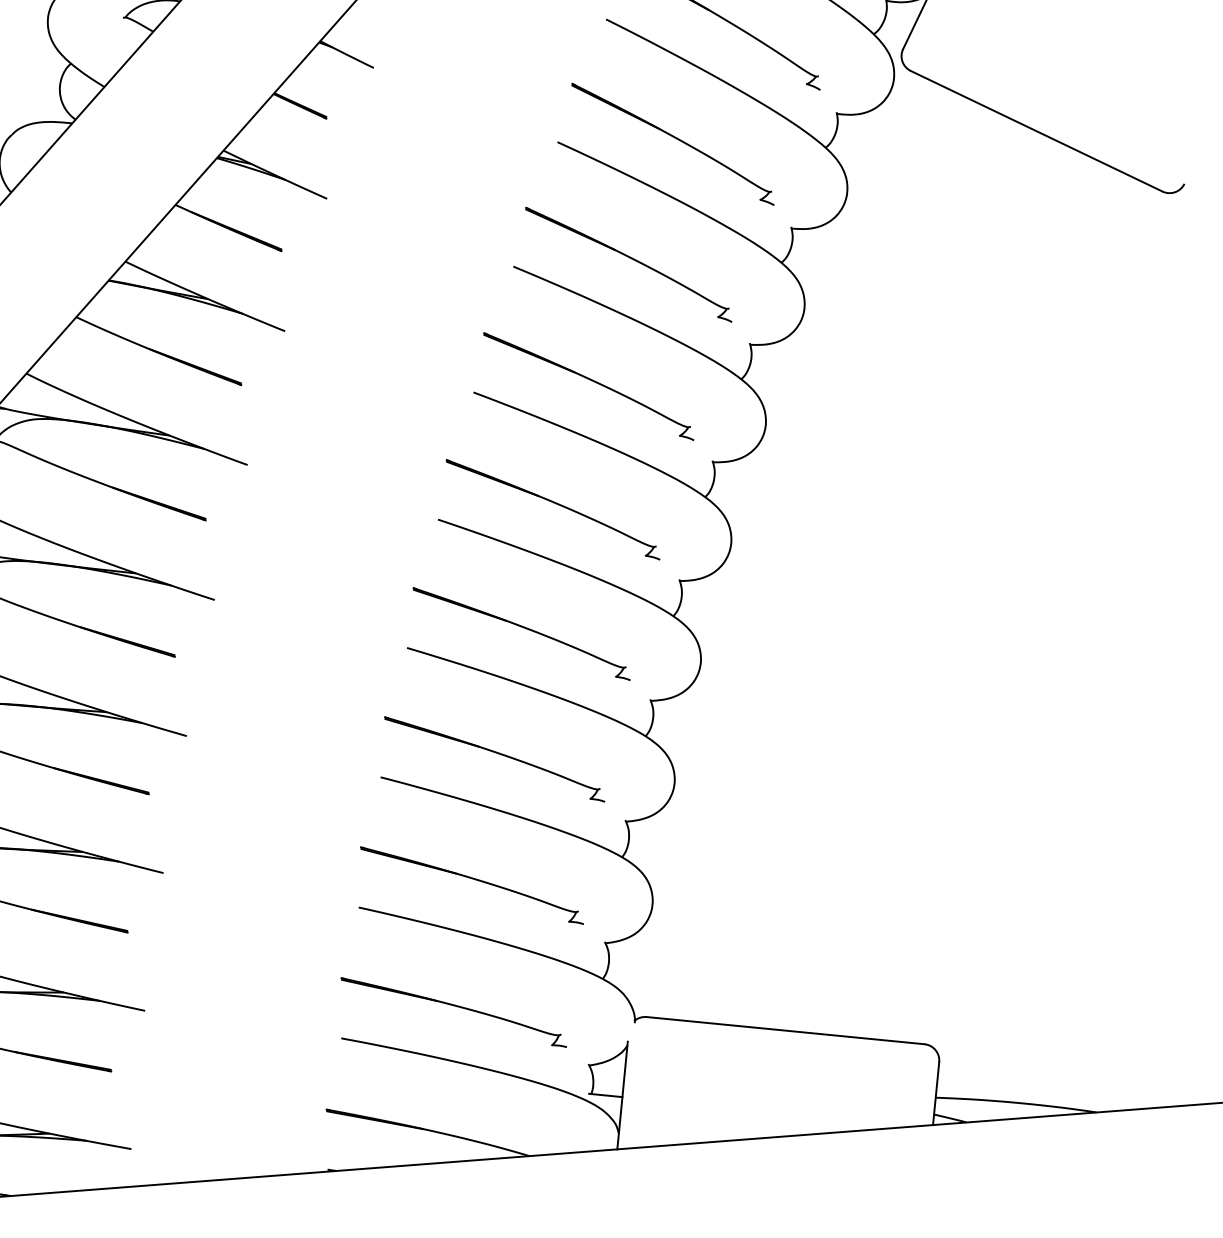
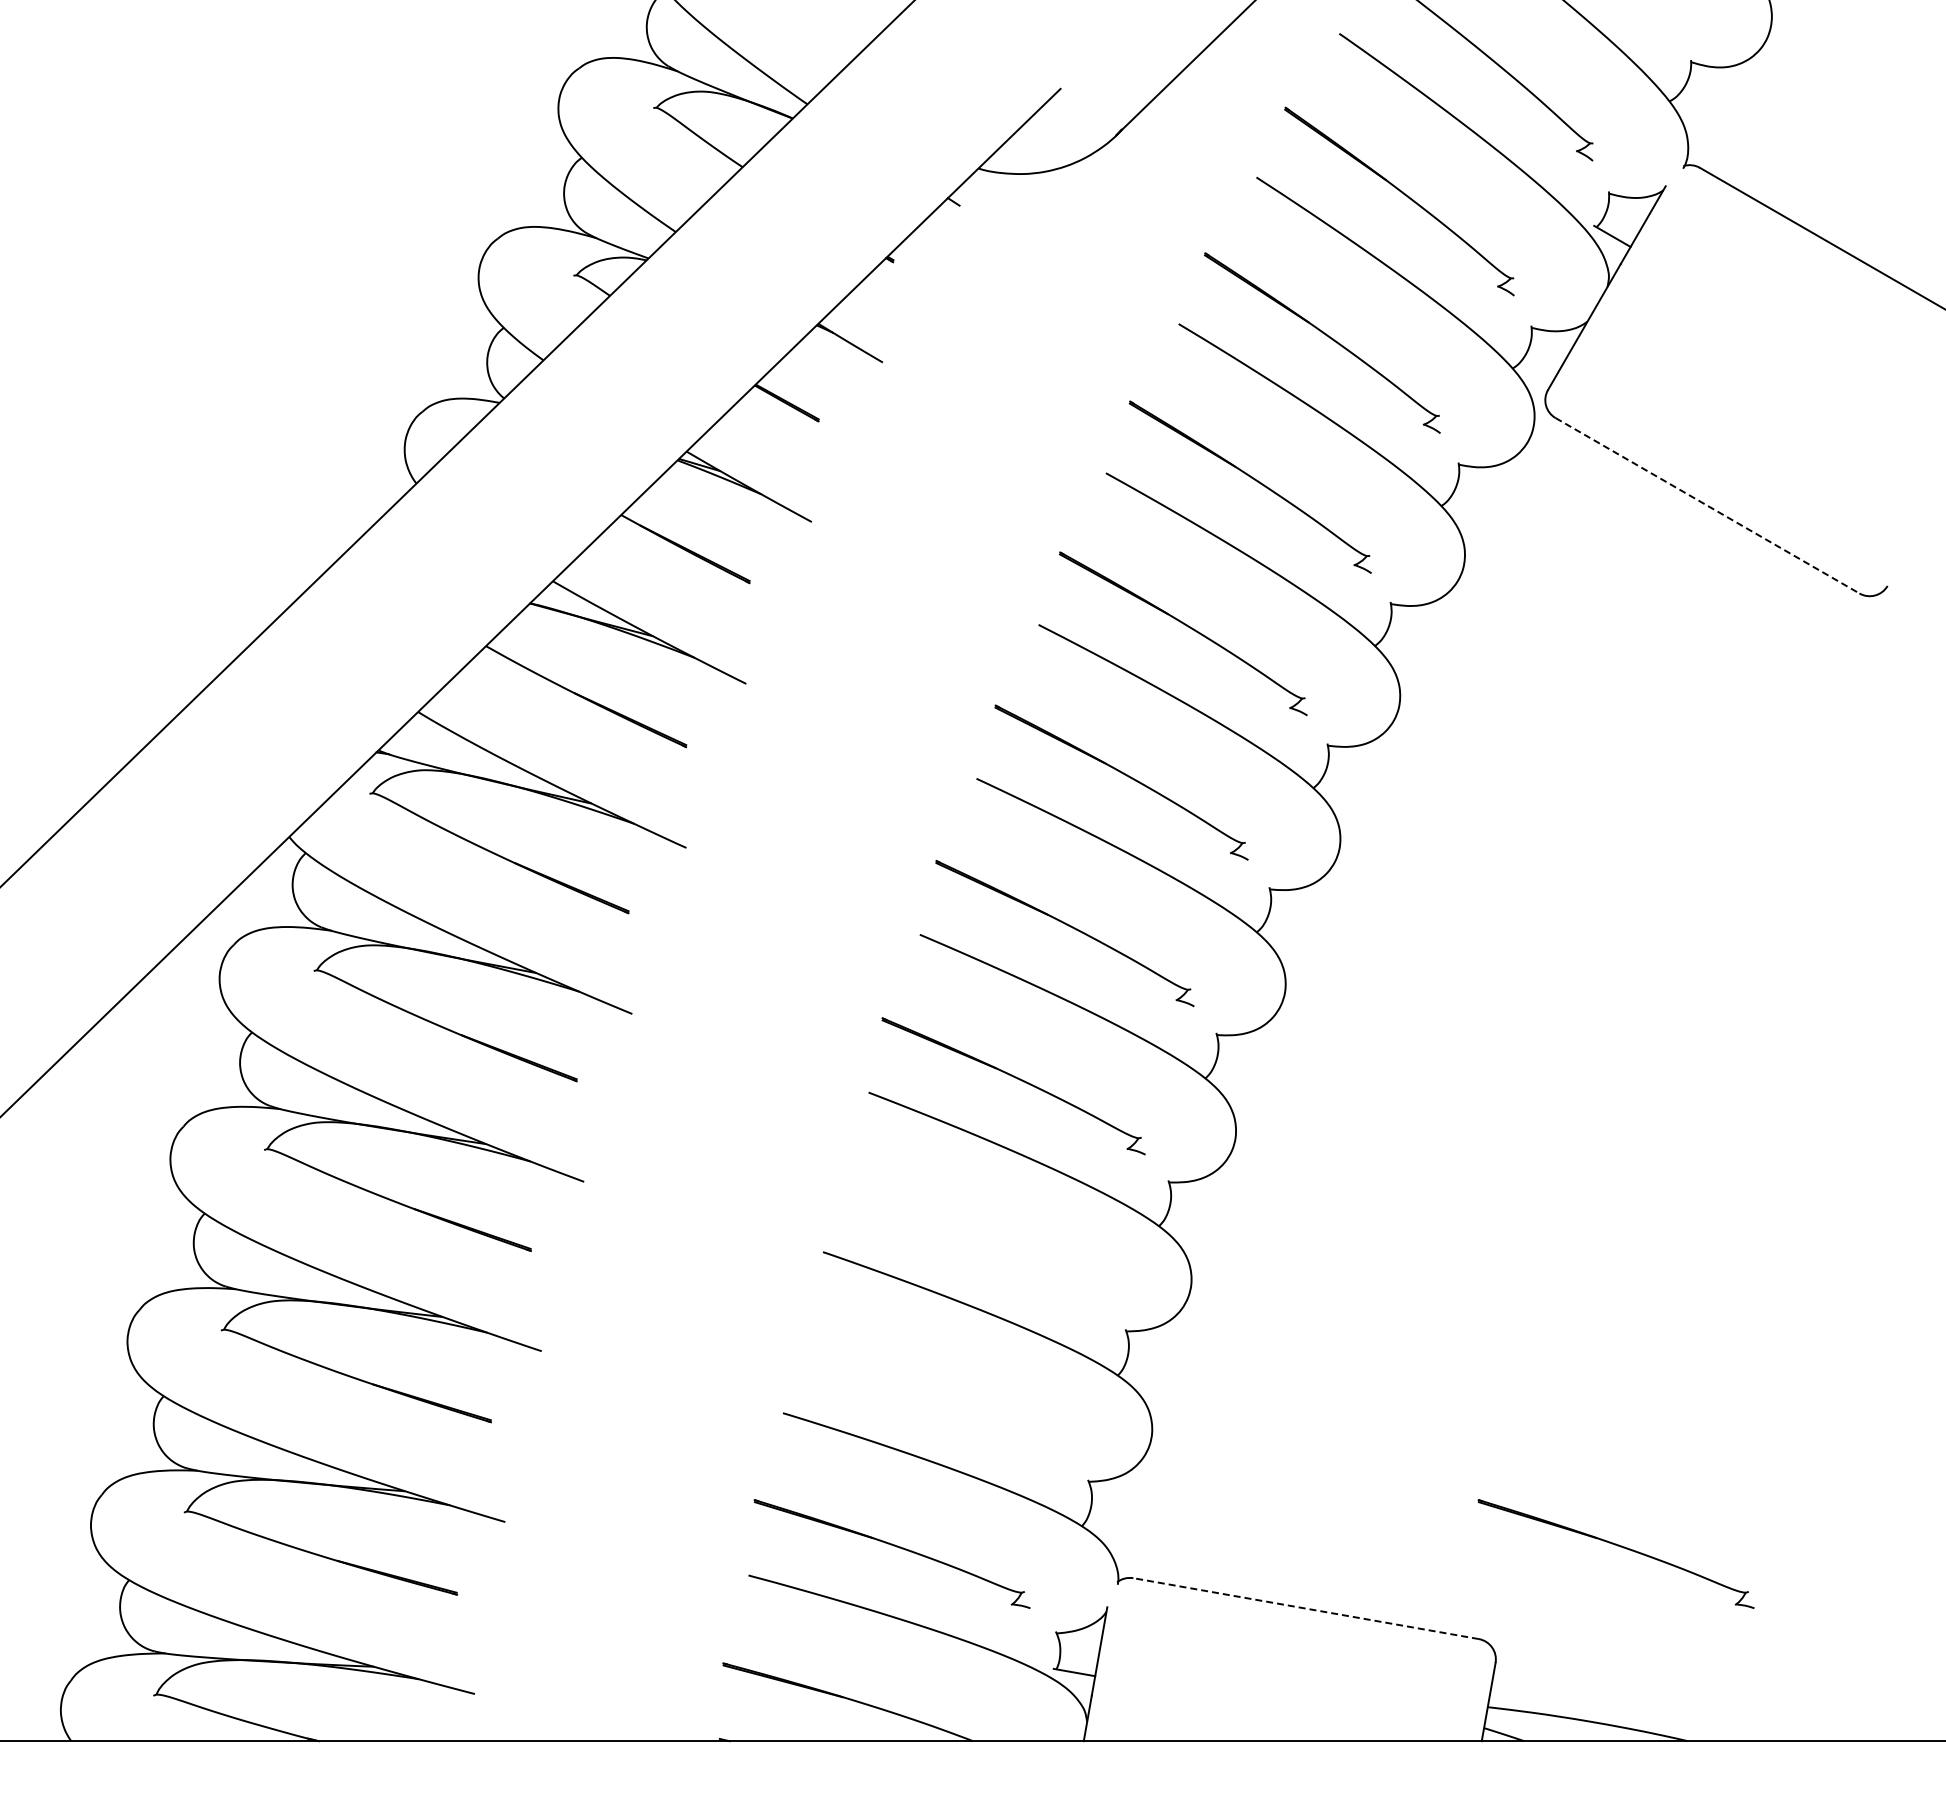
line: (1036, 131) -> (1707, 506), solid -> dashed
part: (496, 753) -> (970, 1233), removed
part: (473, 879) -> (929, 1389), removed
part: (1028, 962) -> (1617, 1546), added
line: (785, 1030) -> (1305, 1608), solid -> dashed

